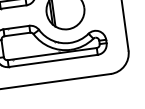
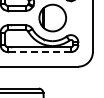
line: (53, 61) -> (39, 52), solid -> dashed

